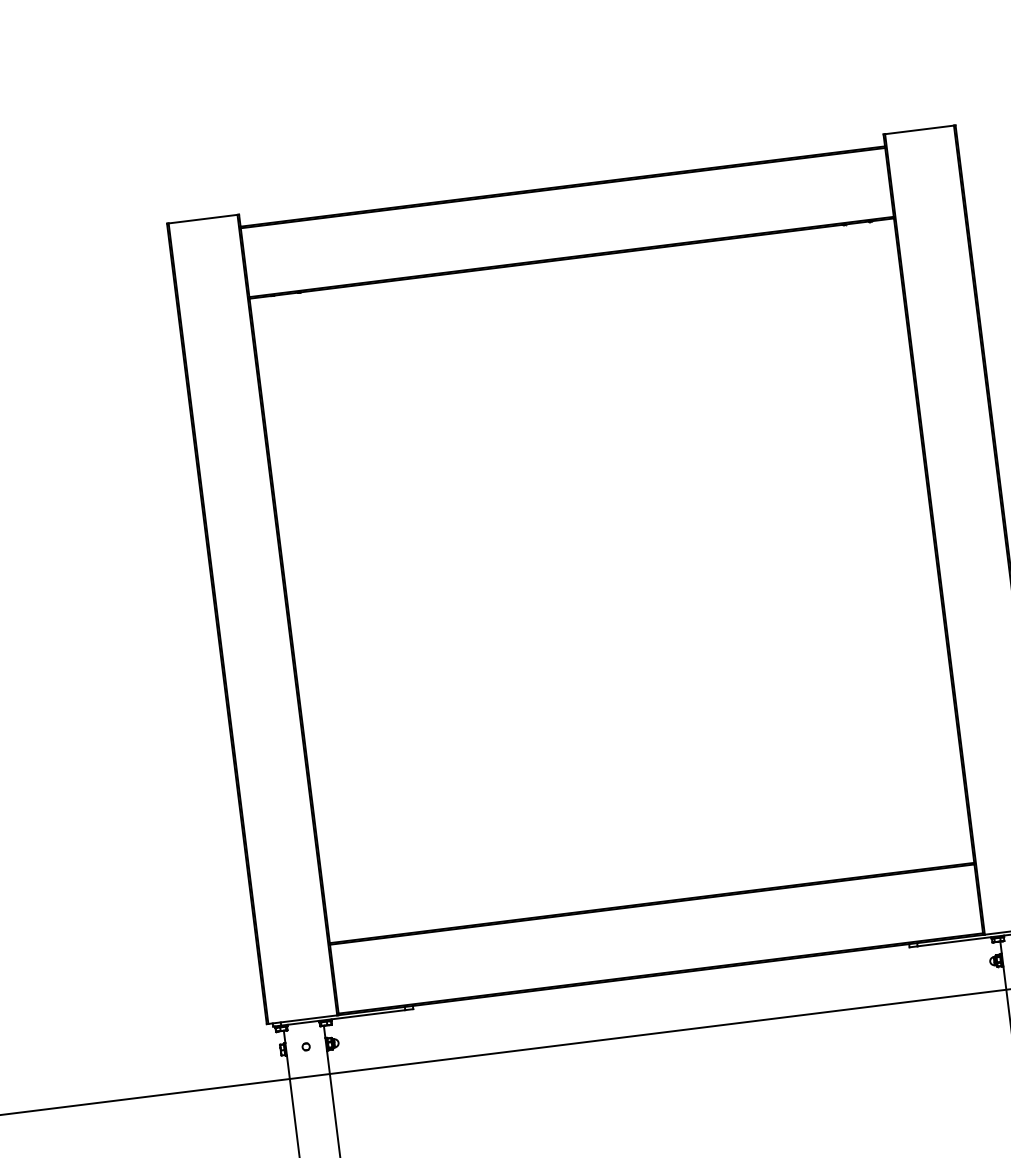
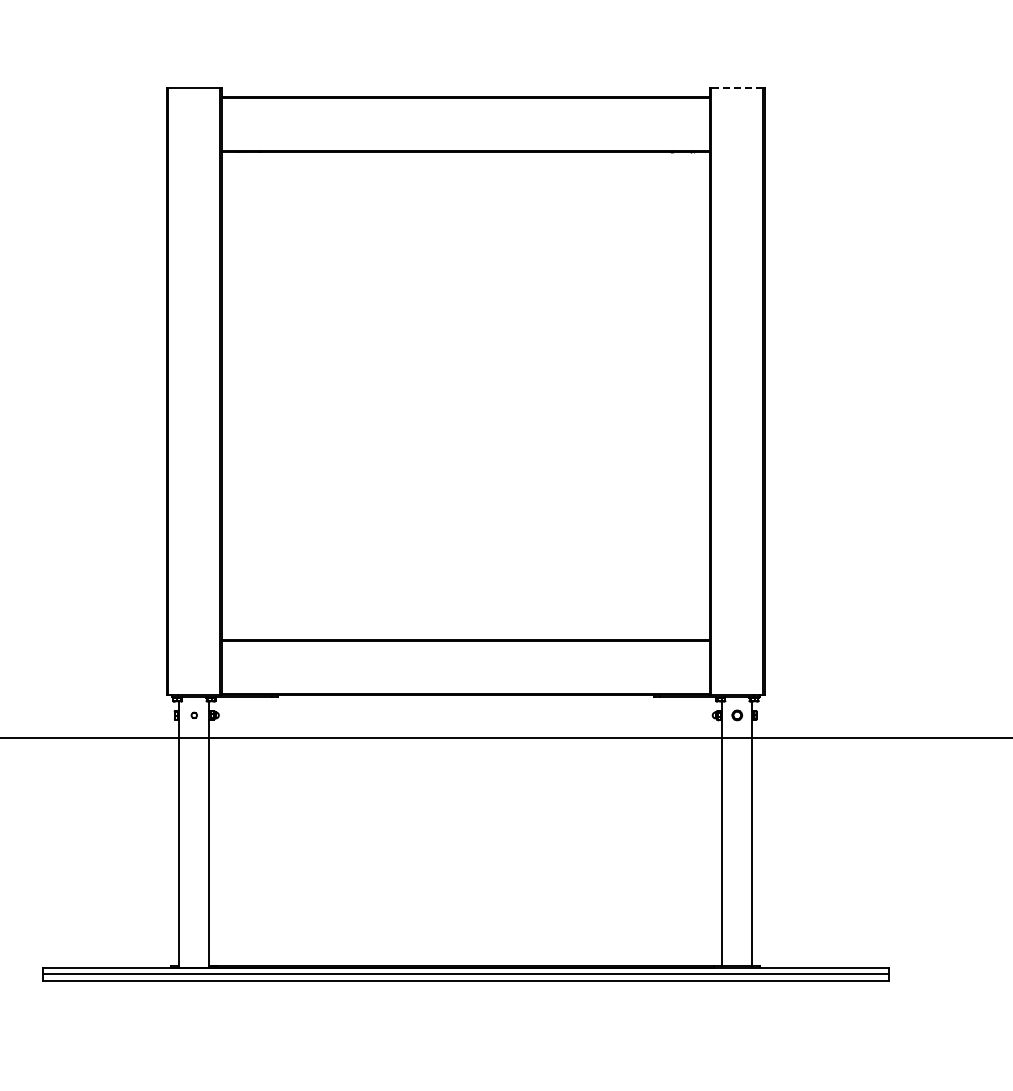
line: (918, 130) -> (736, 88), solid -> dashed

